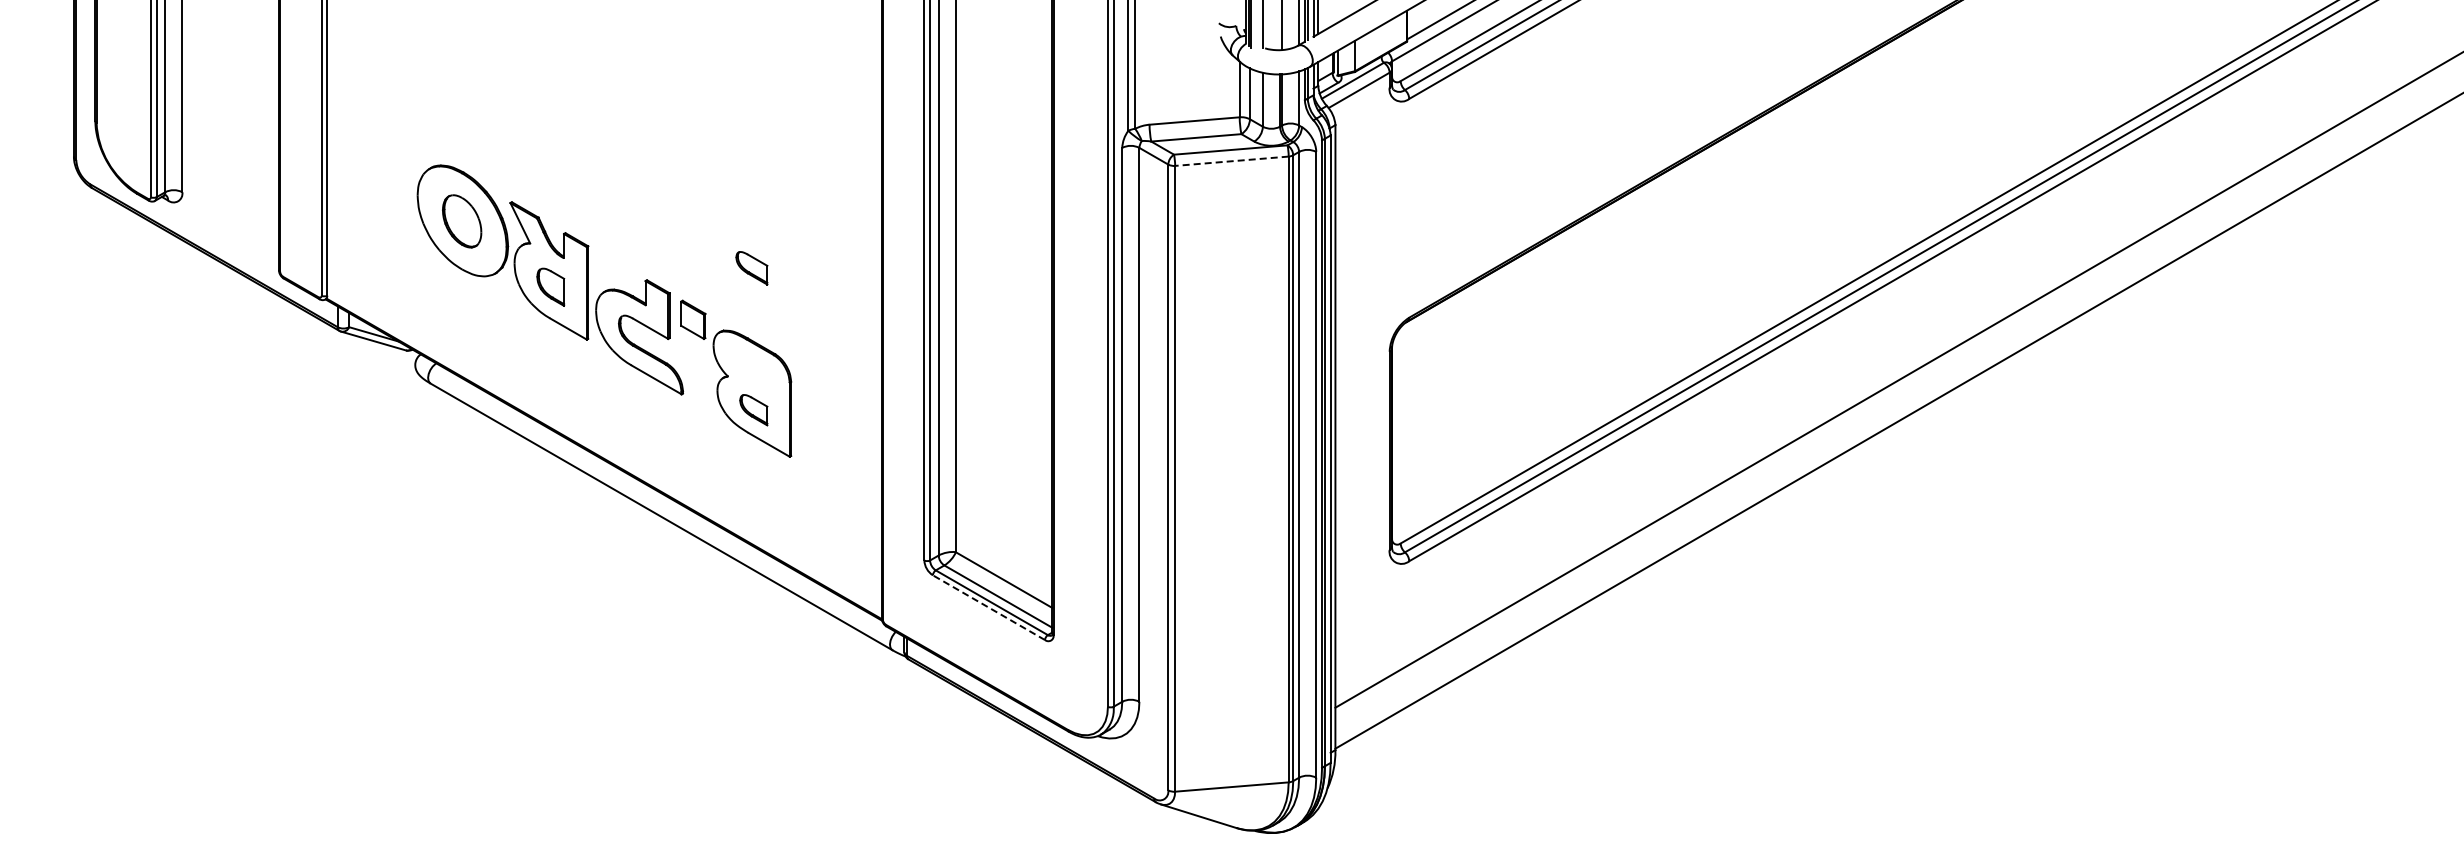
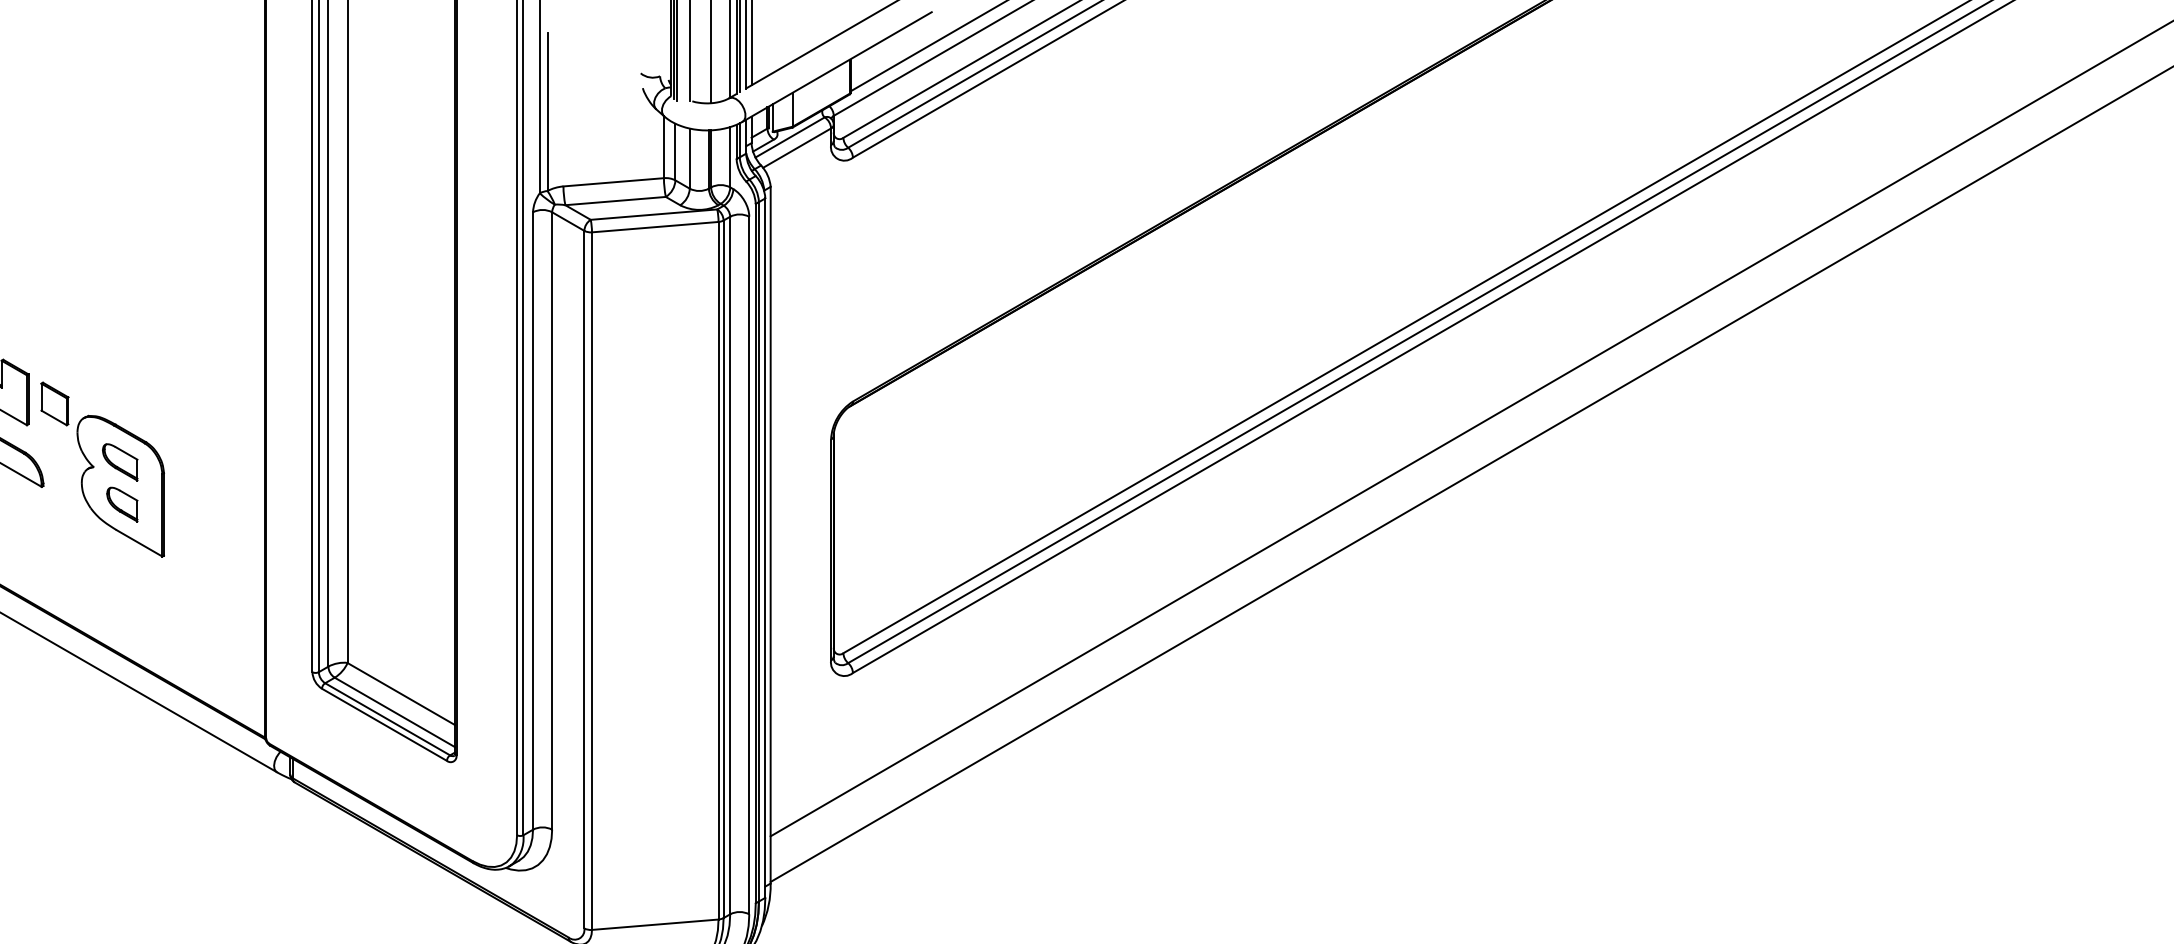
line: (1231, 161) -> (654, 227), dashed -> solid
part: (751, 268) -> (119, 462), moved
line: (988, 607) -> (383, 724), dashed -> solid

